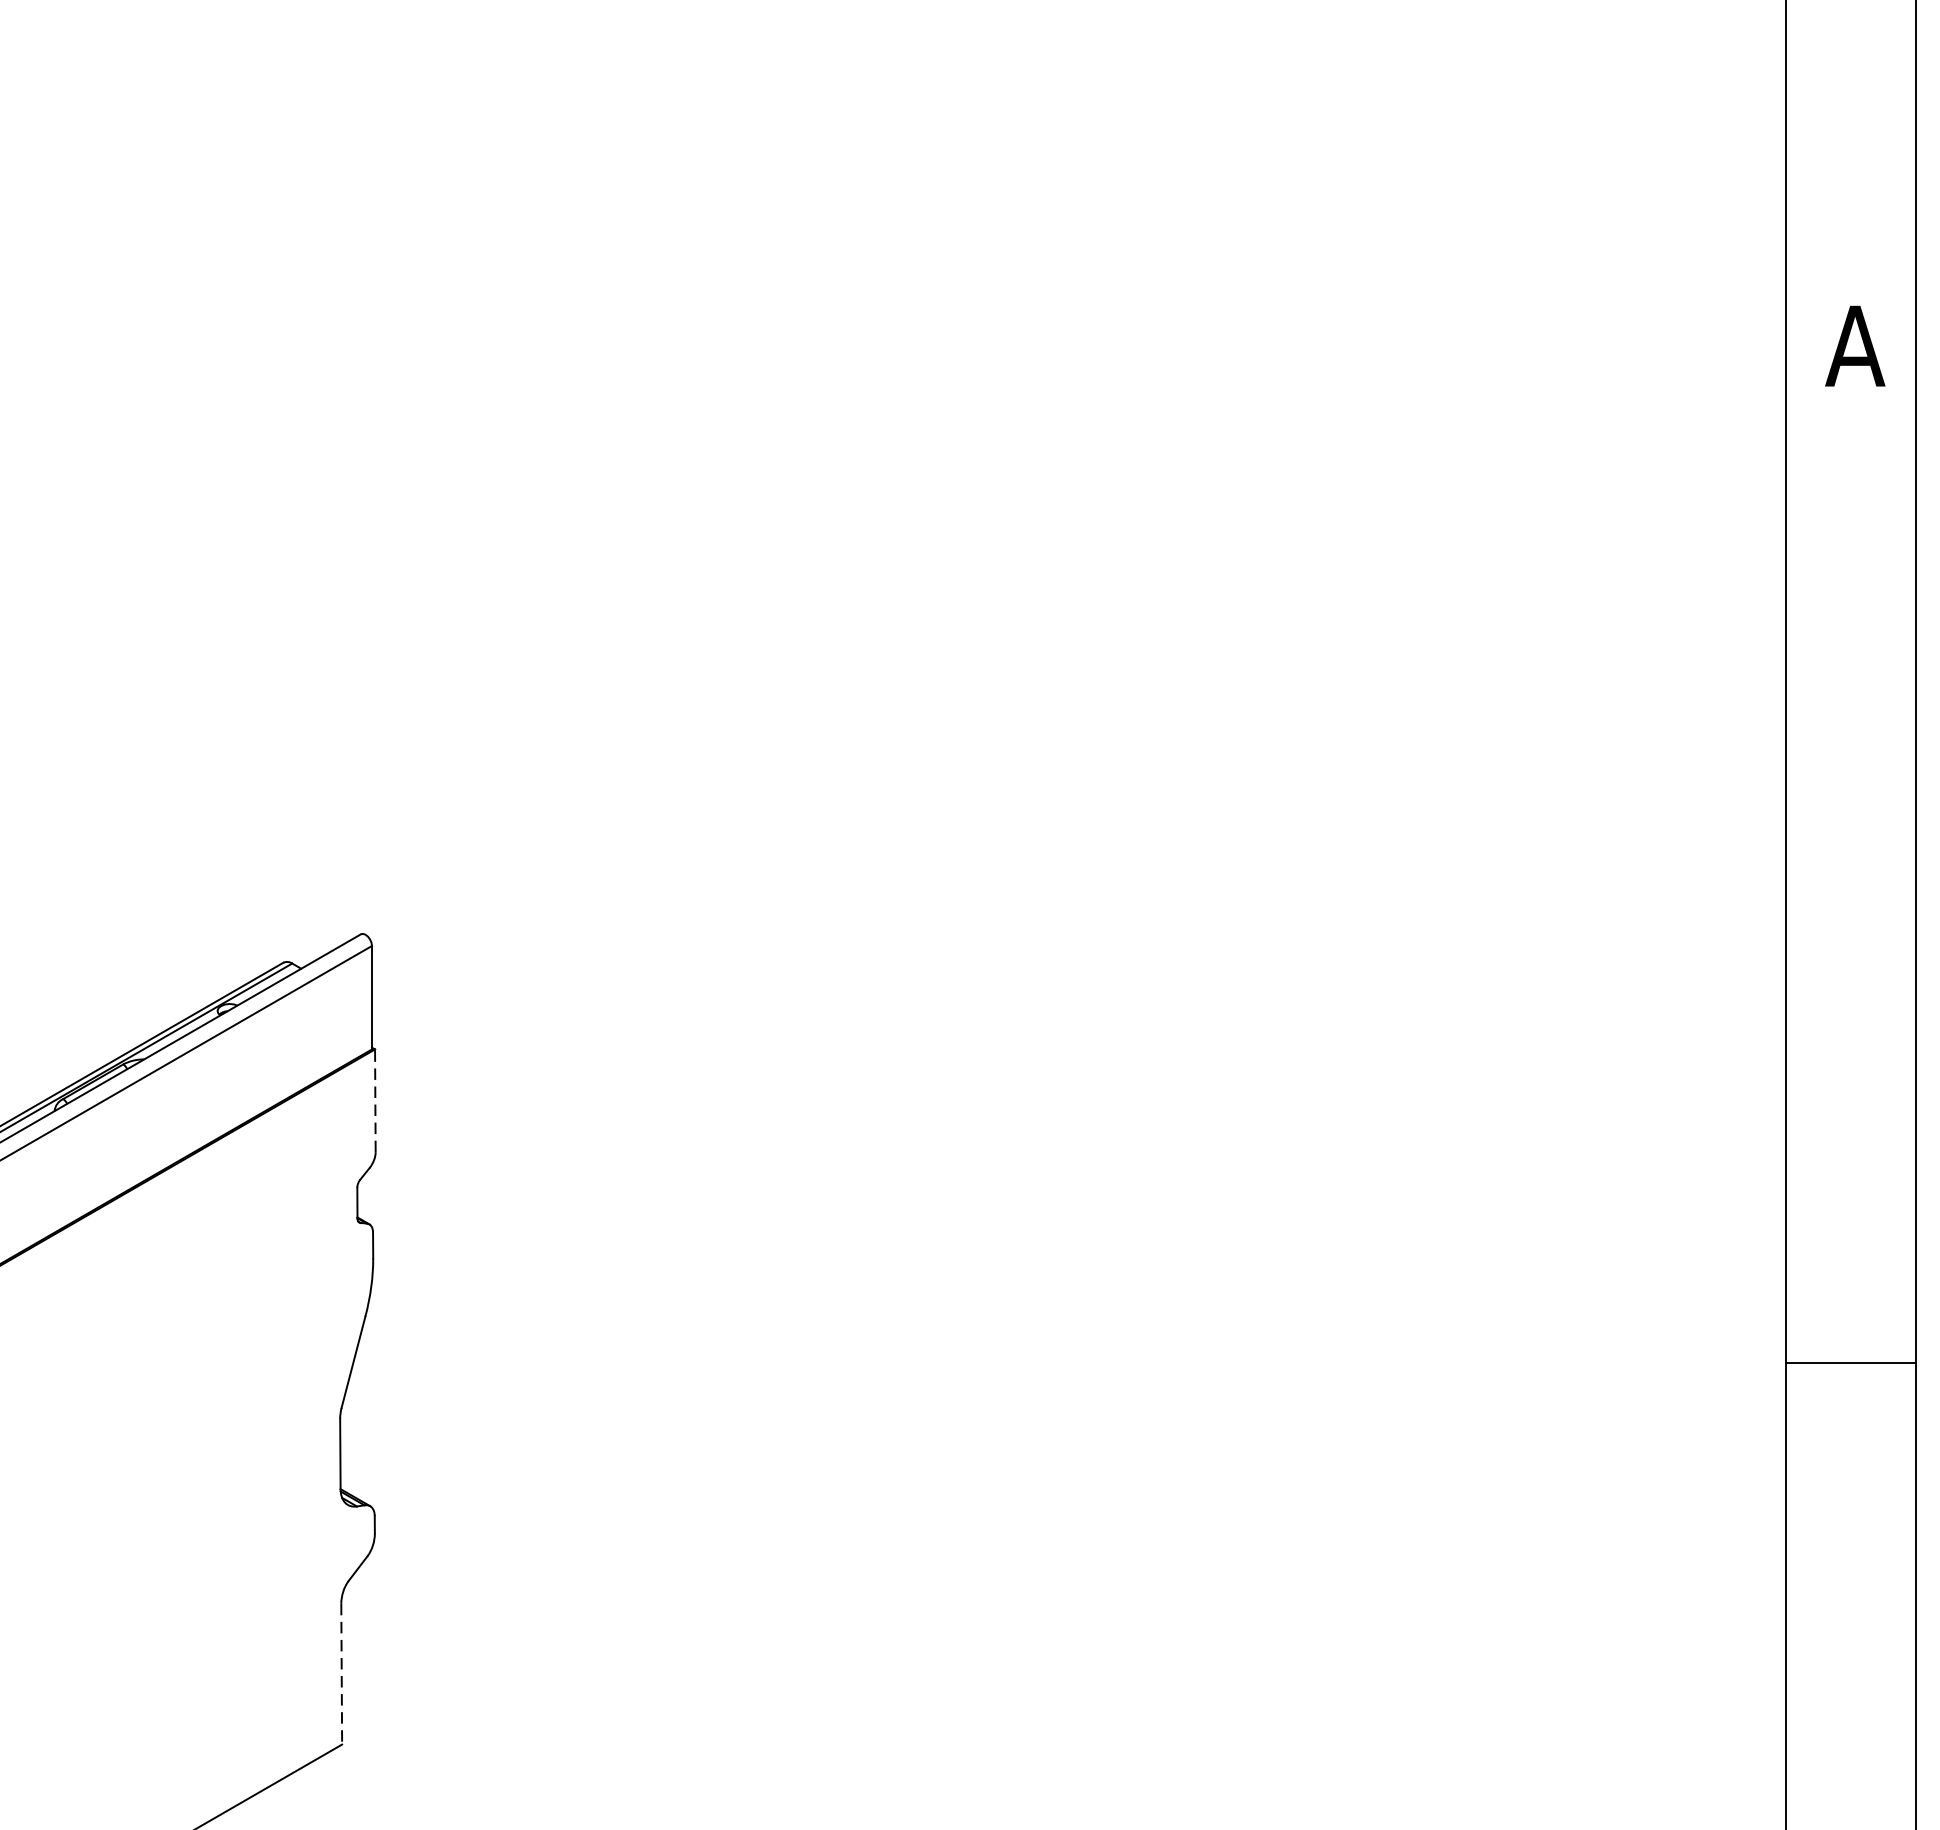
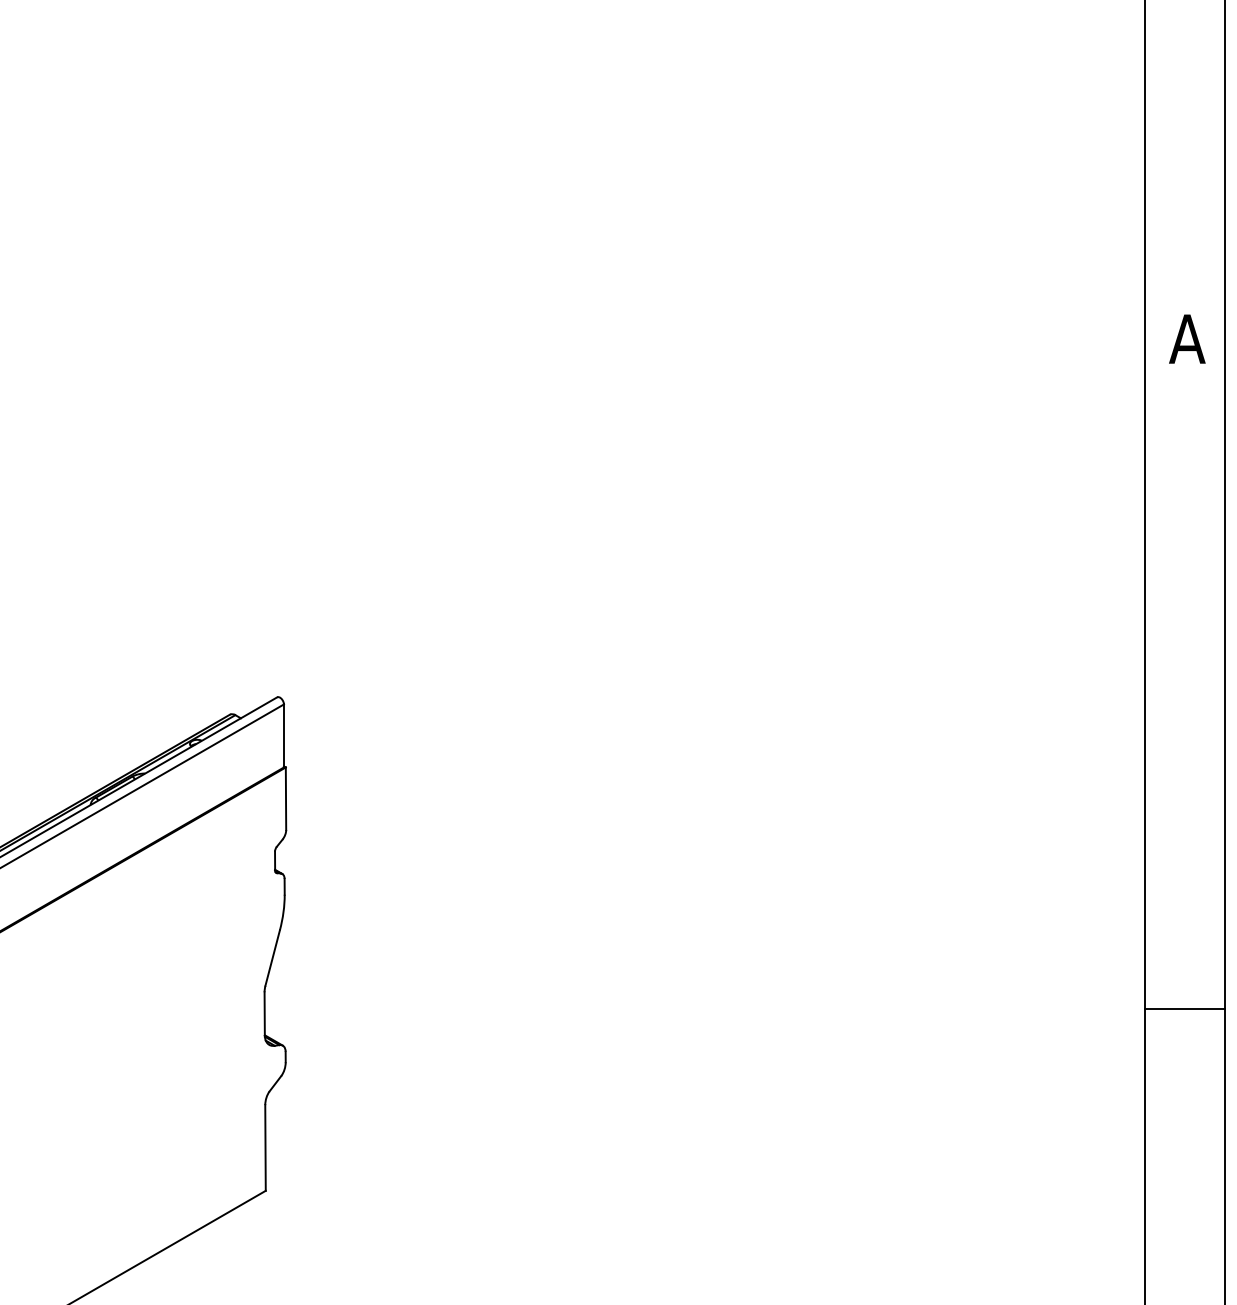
line: (376, 1100) -> (286, 798), dashed -> solid
line: (1850, 1363) -> (1184, 1009), moved
line: (341, 1673) -> (265, 1147), dashed -> solid

